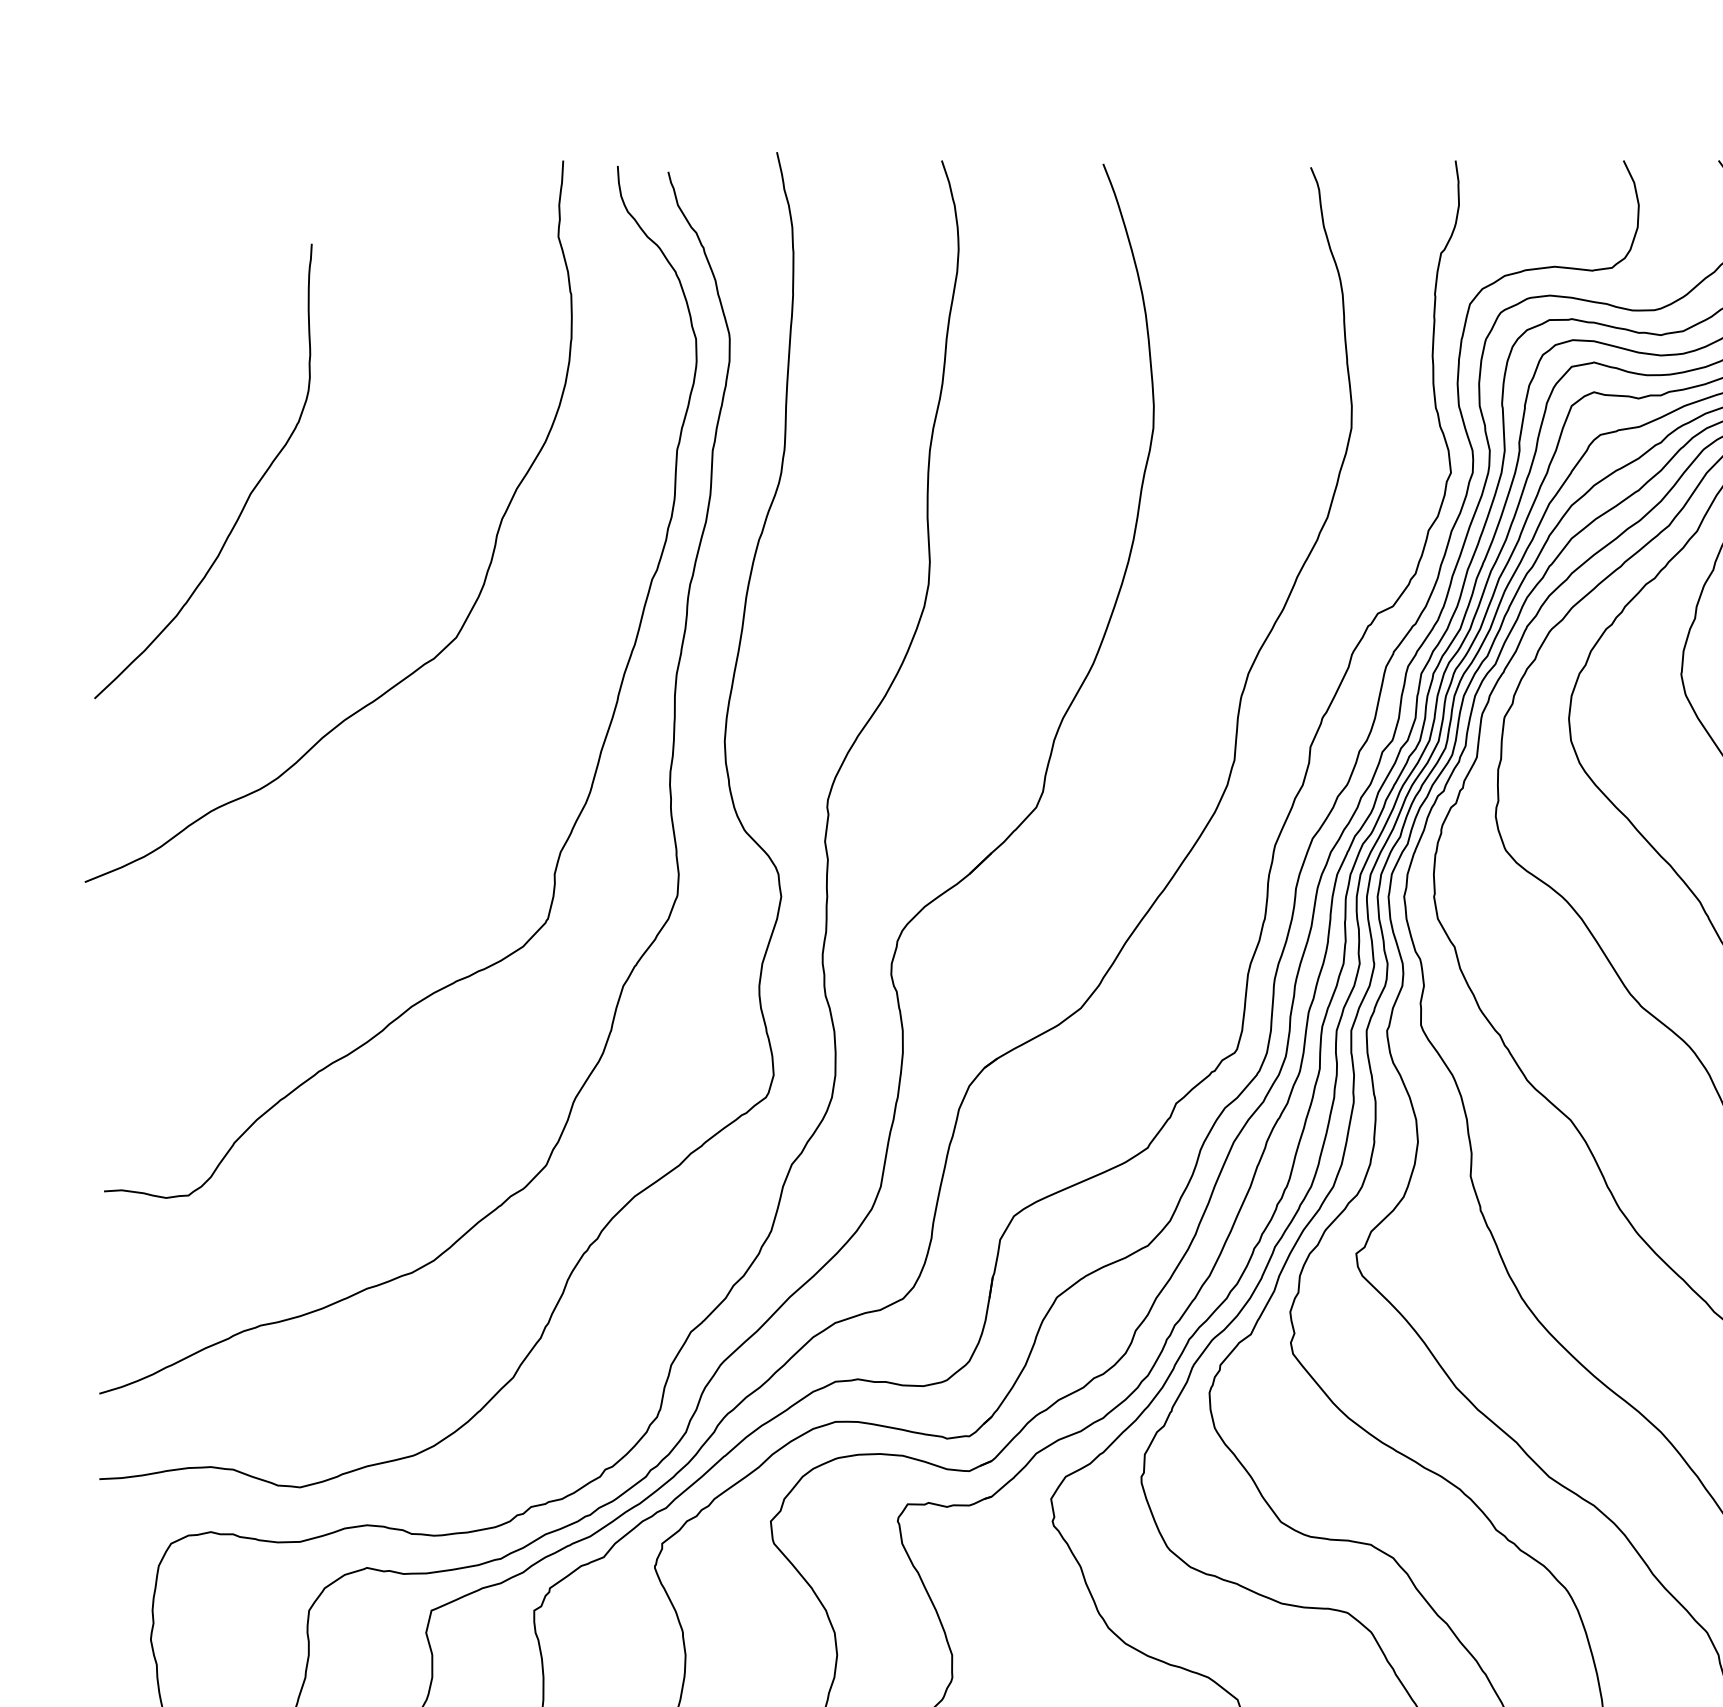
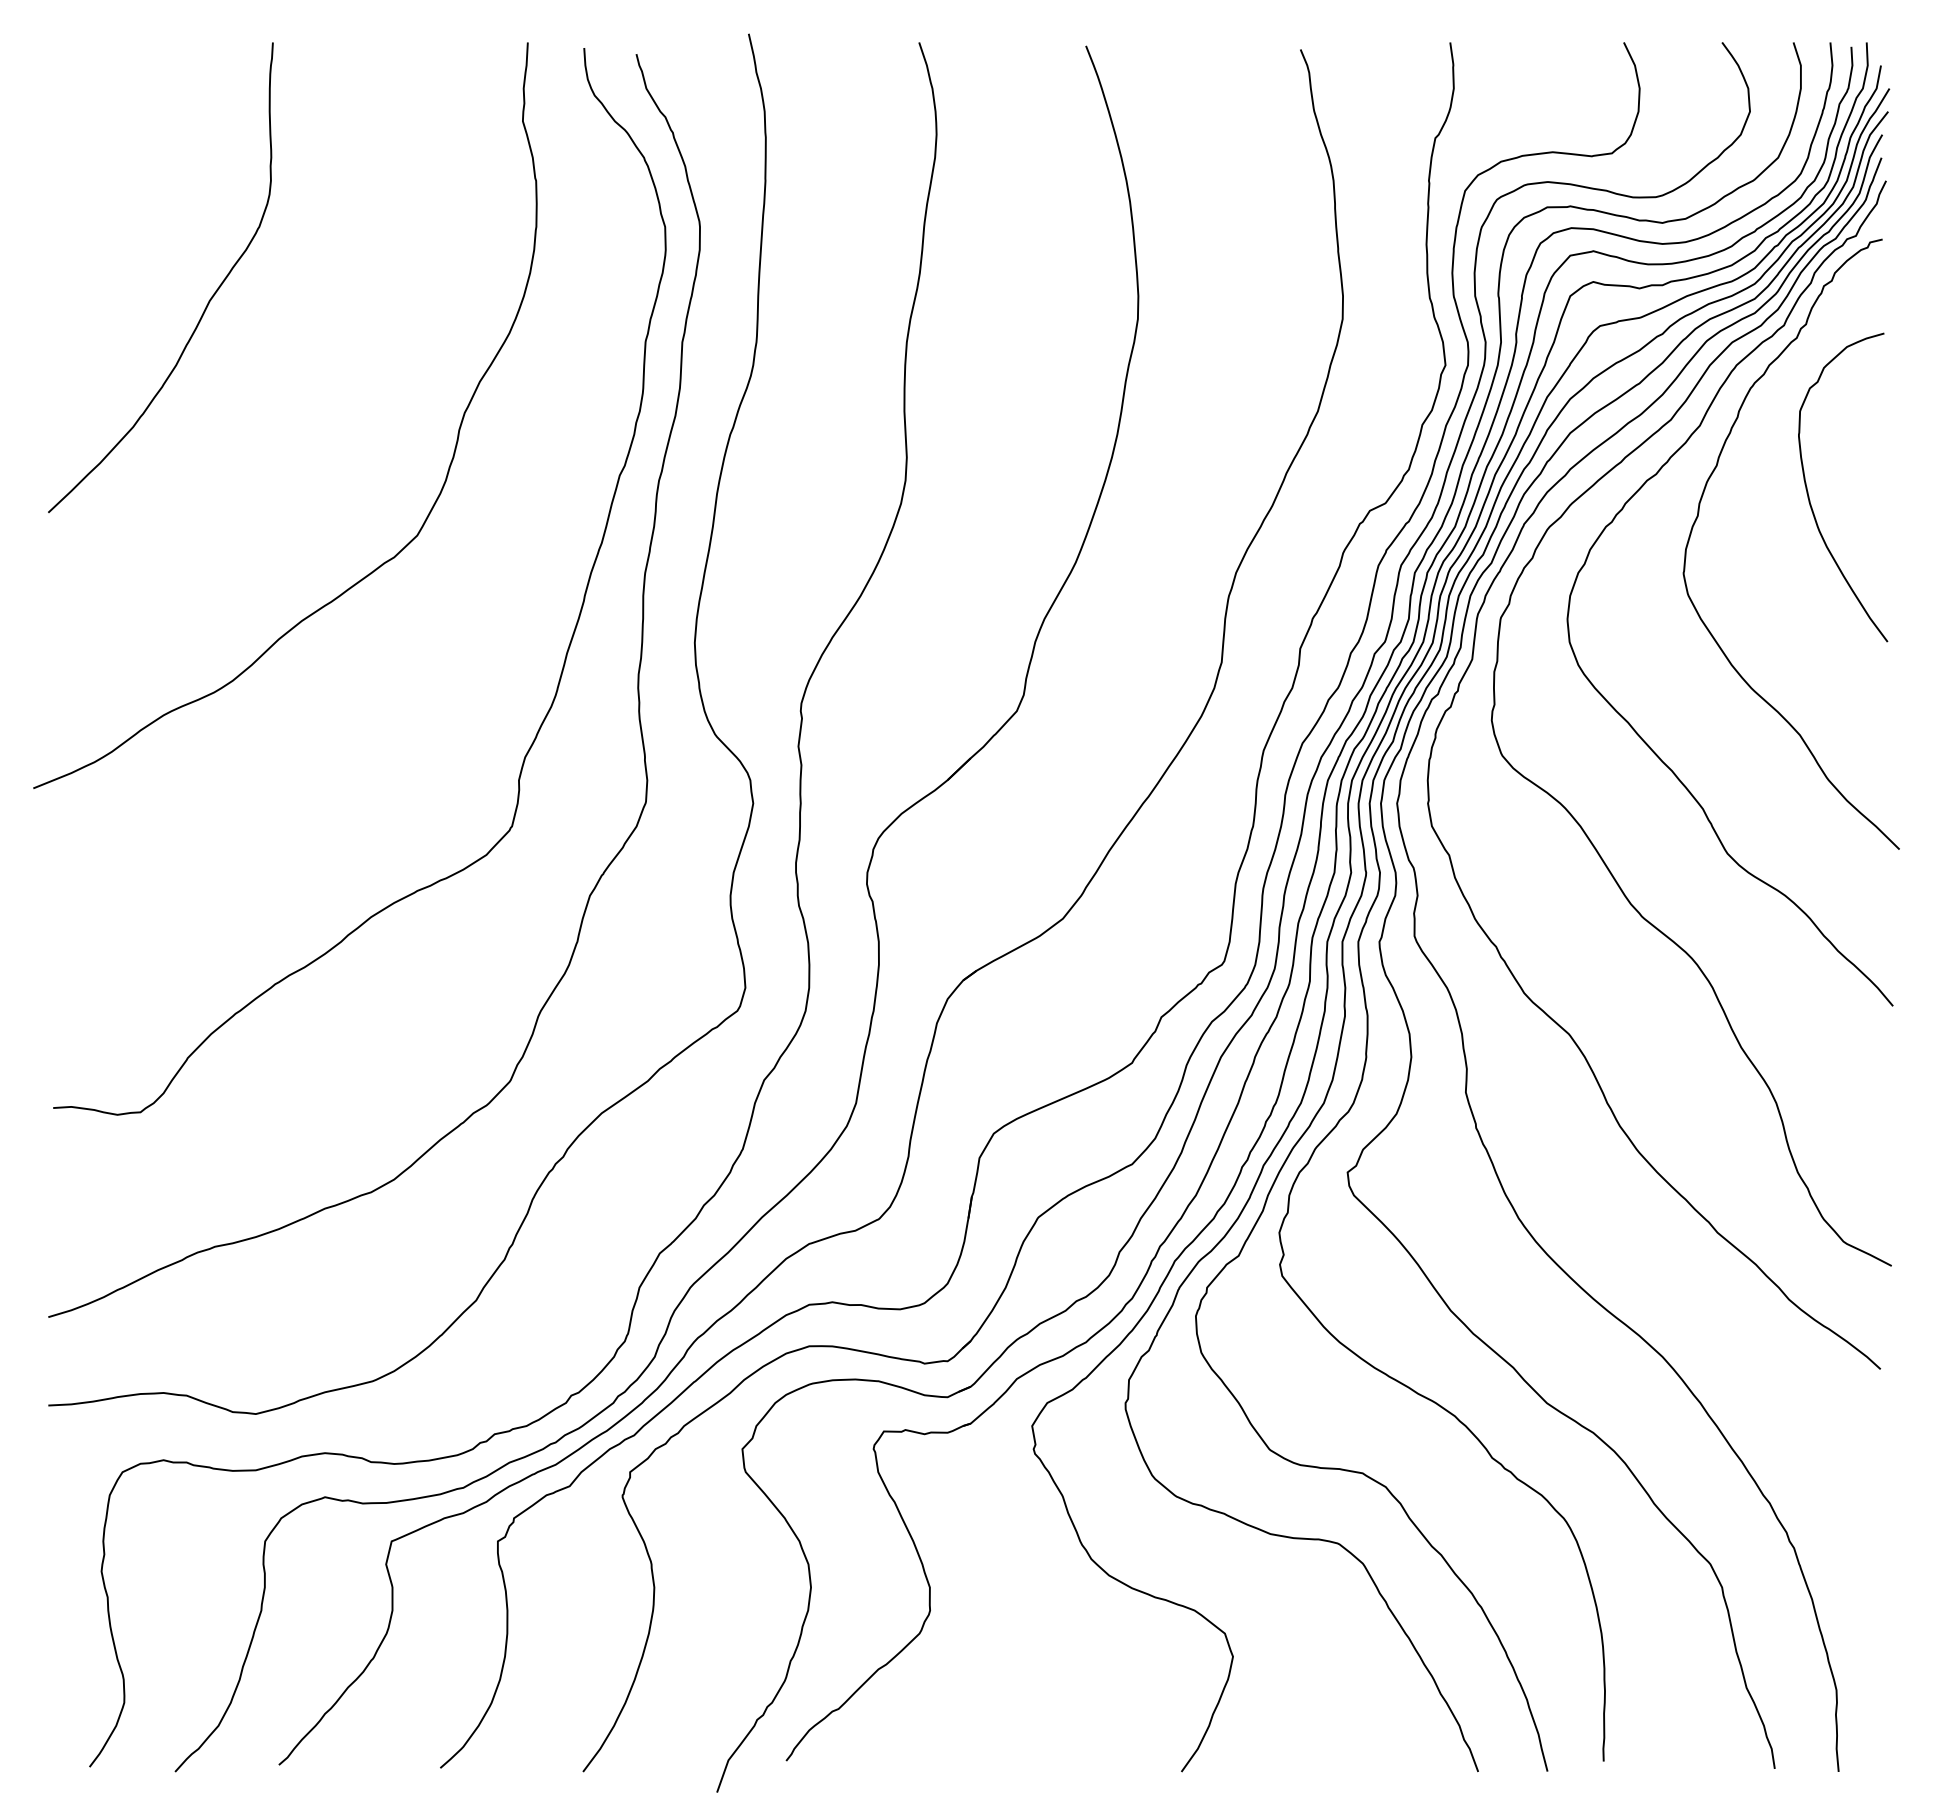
curve: (249, 494) -> (208, 301), moved

